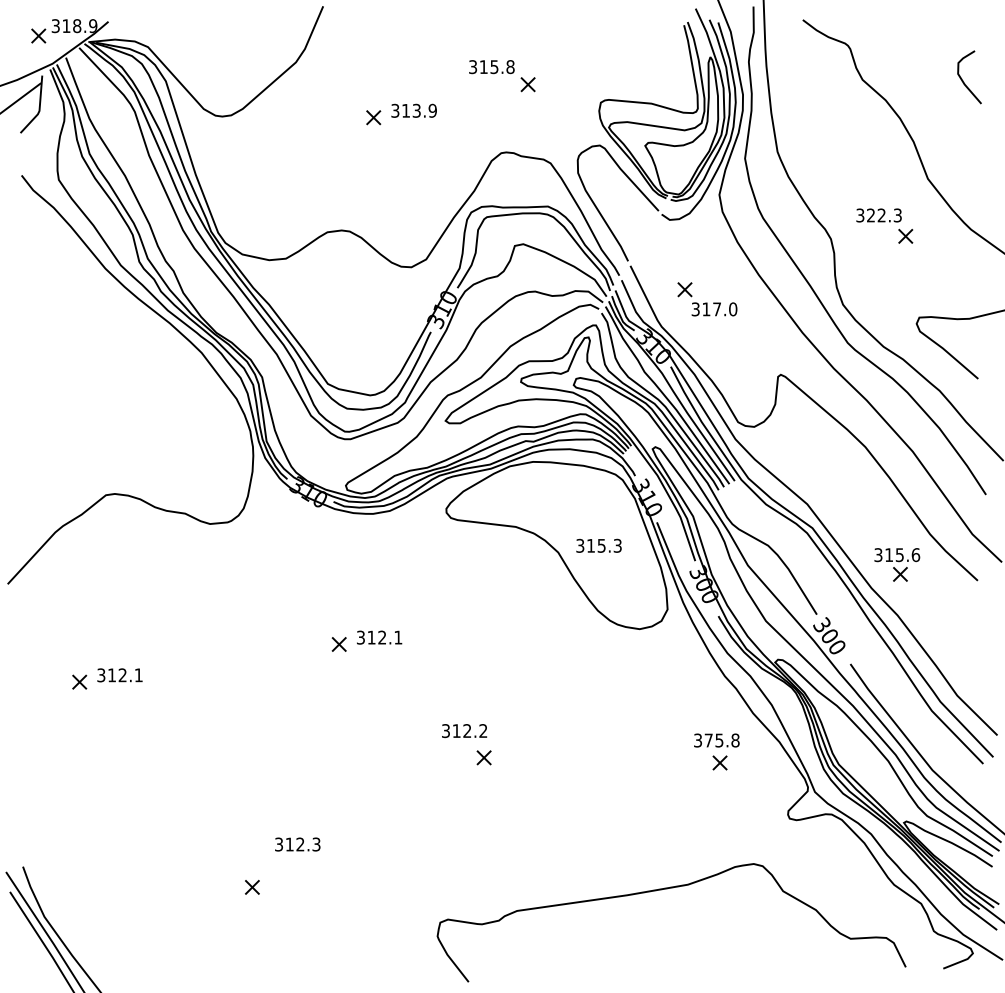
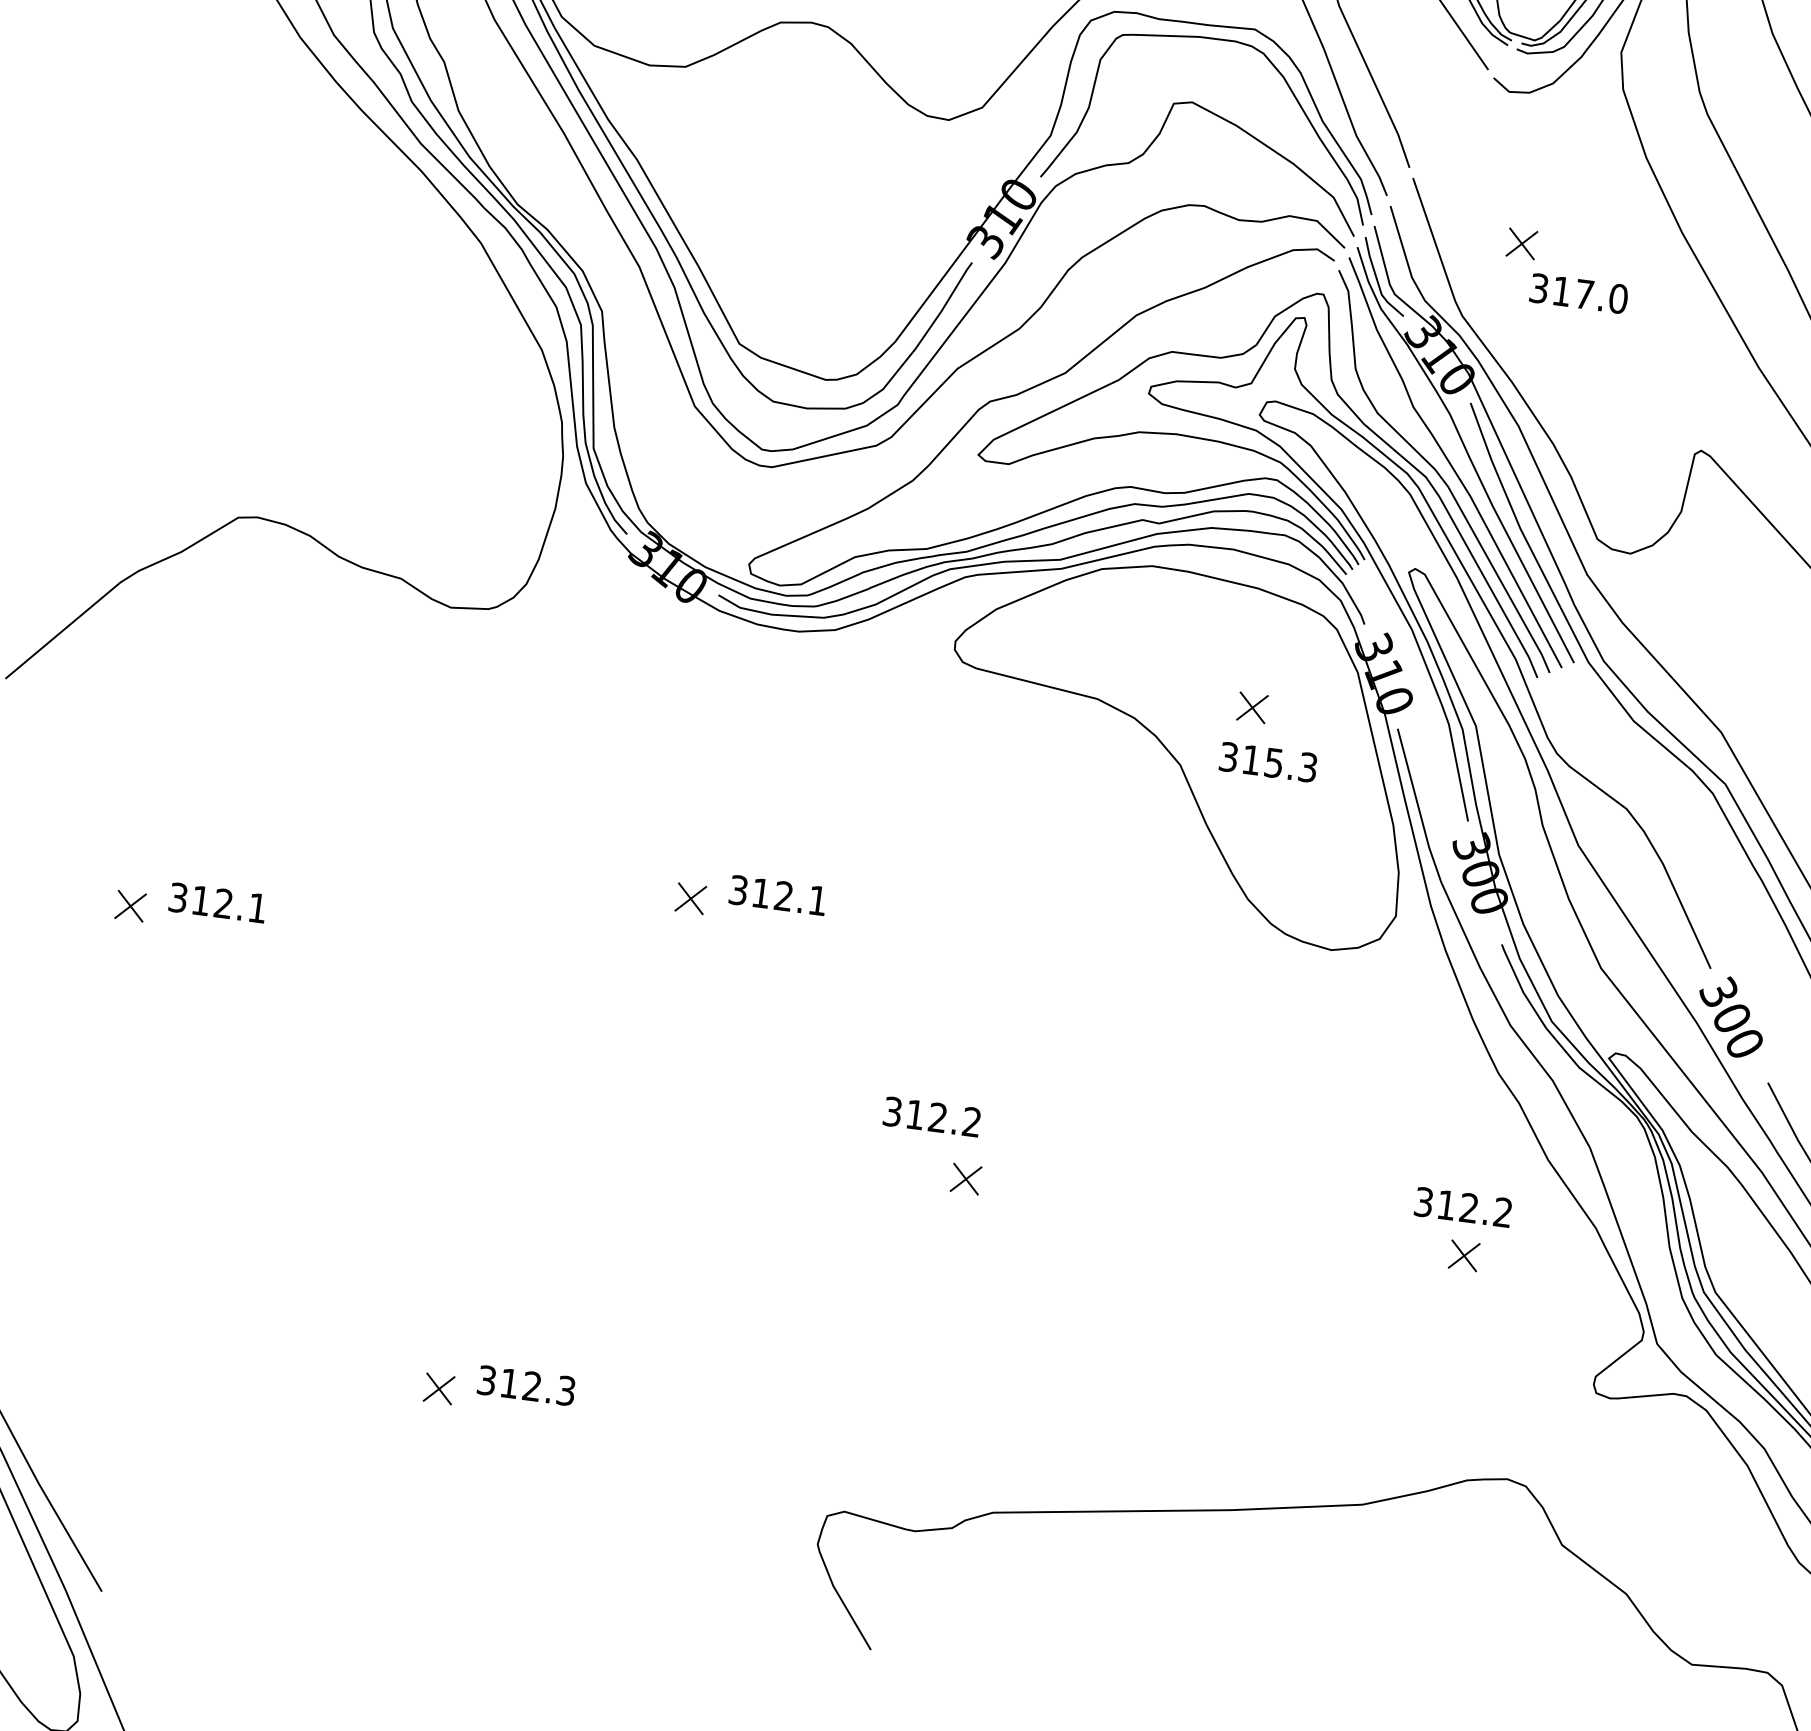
part: (587, 521) -> (1250, 707), added
text: (721, 740) -> (1473, 1208), 375.8 -> 312.2
text: (297, 844) -> (525, 1385), moved

